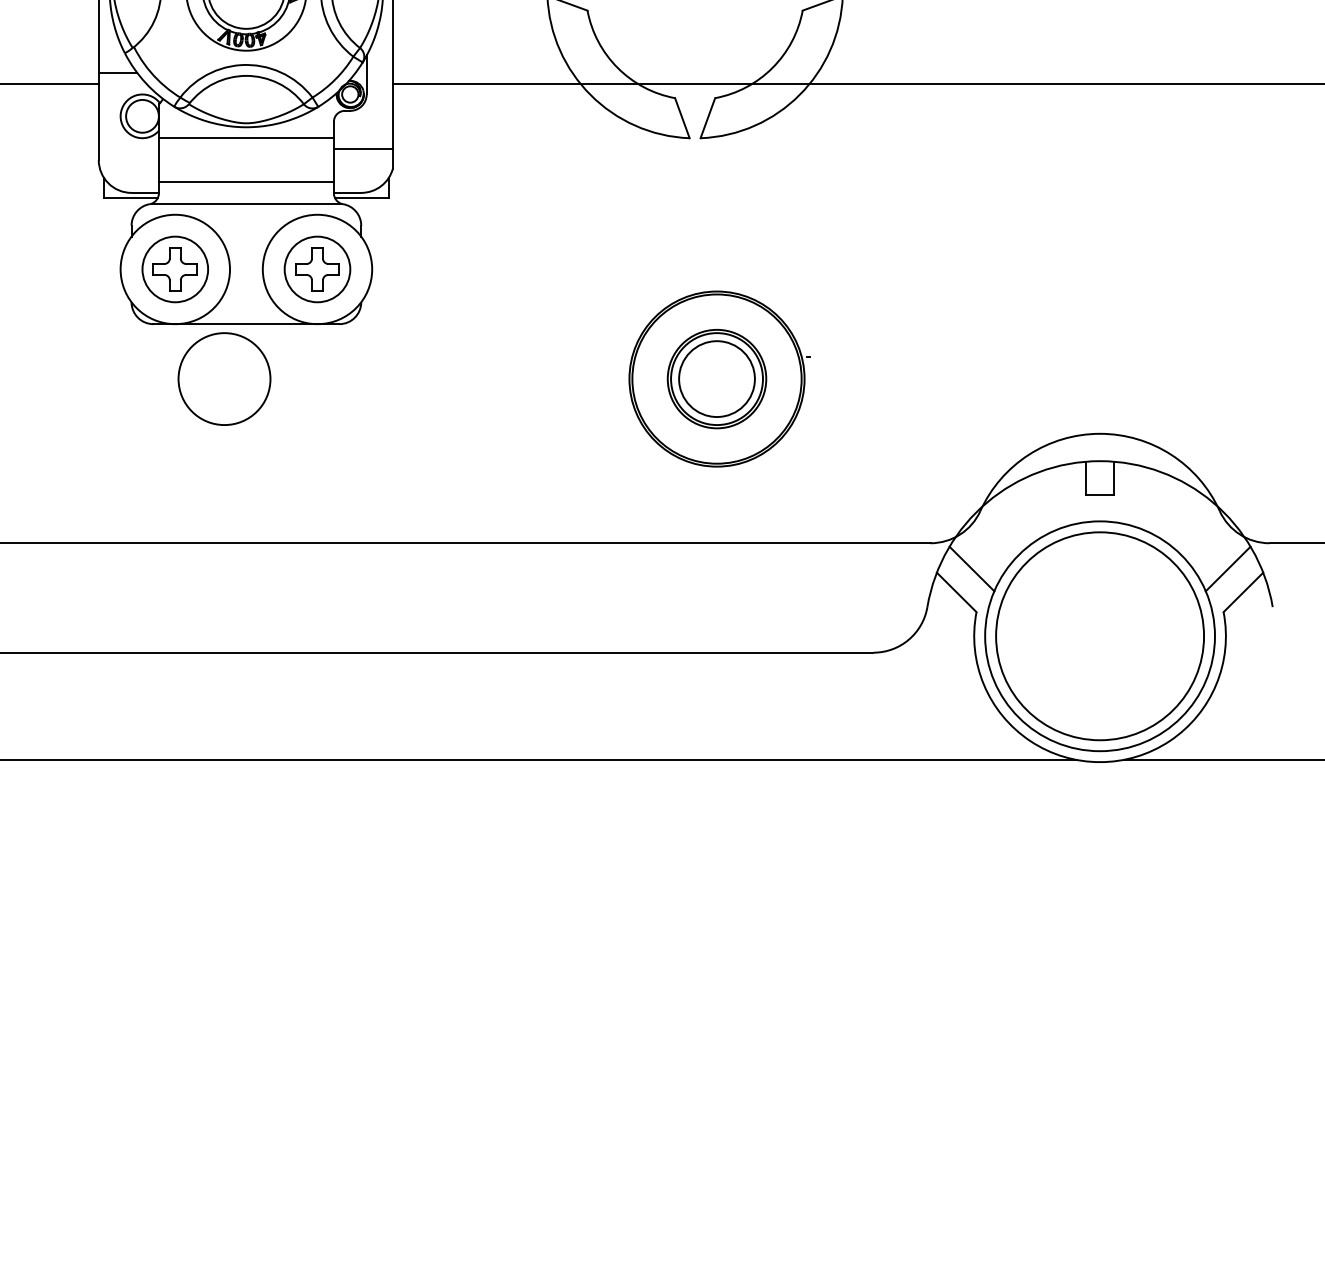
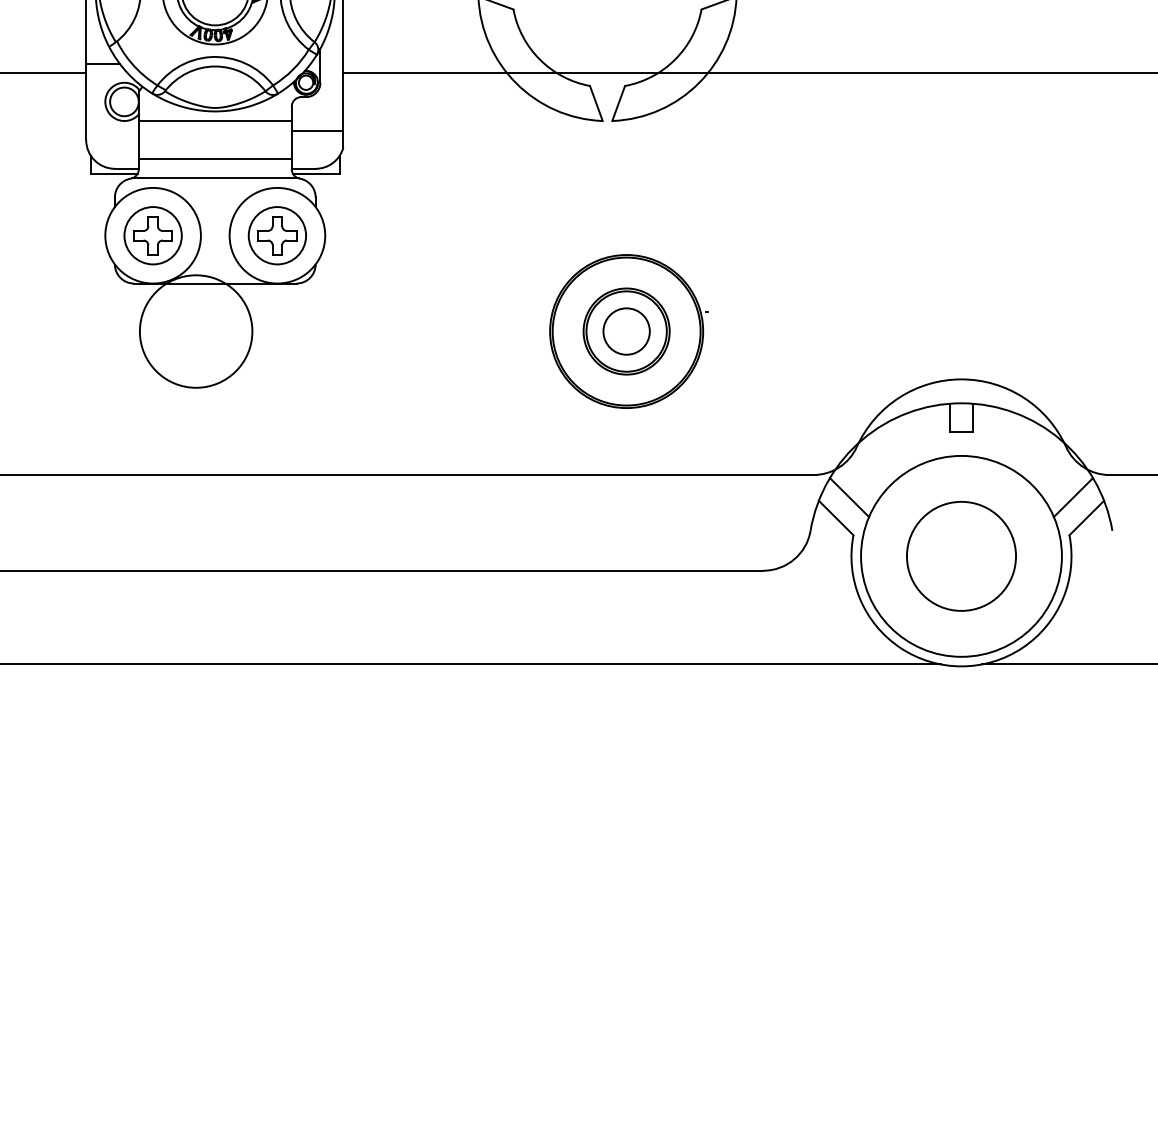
circle: (223, 379) -> (195, 331), size x1.4
circle: (716, 379) -> (626, 331), size x0.7
circle: (1100, 636) -> (961, 556), size x0.6

